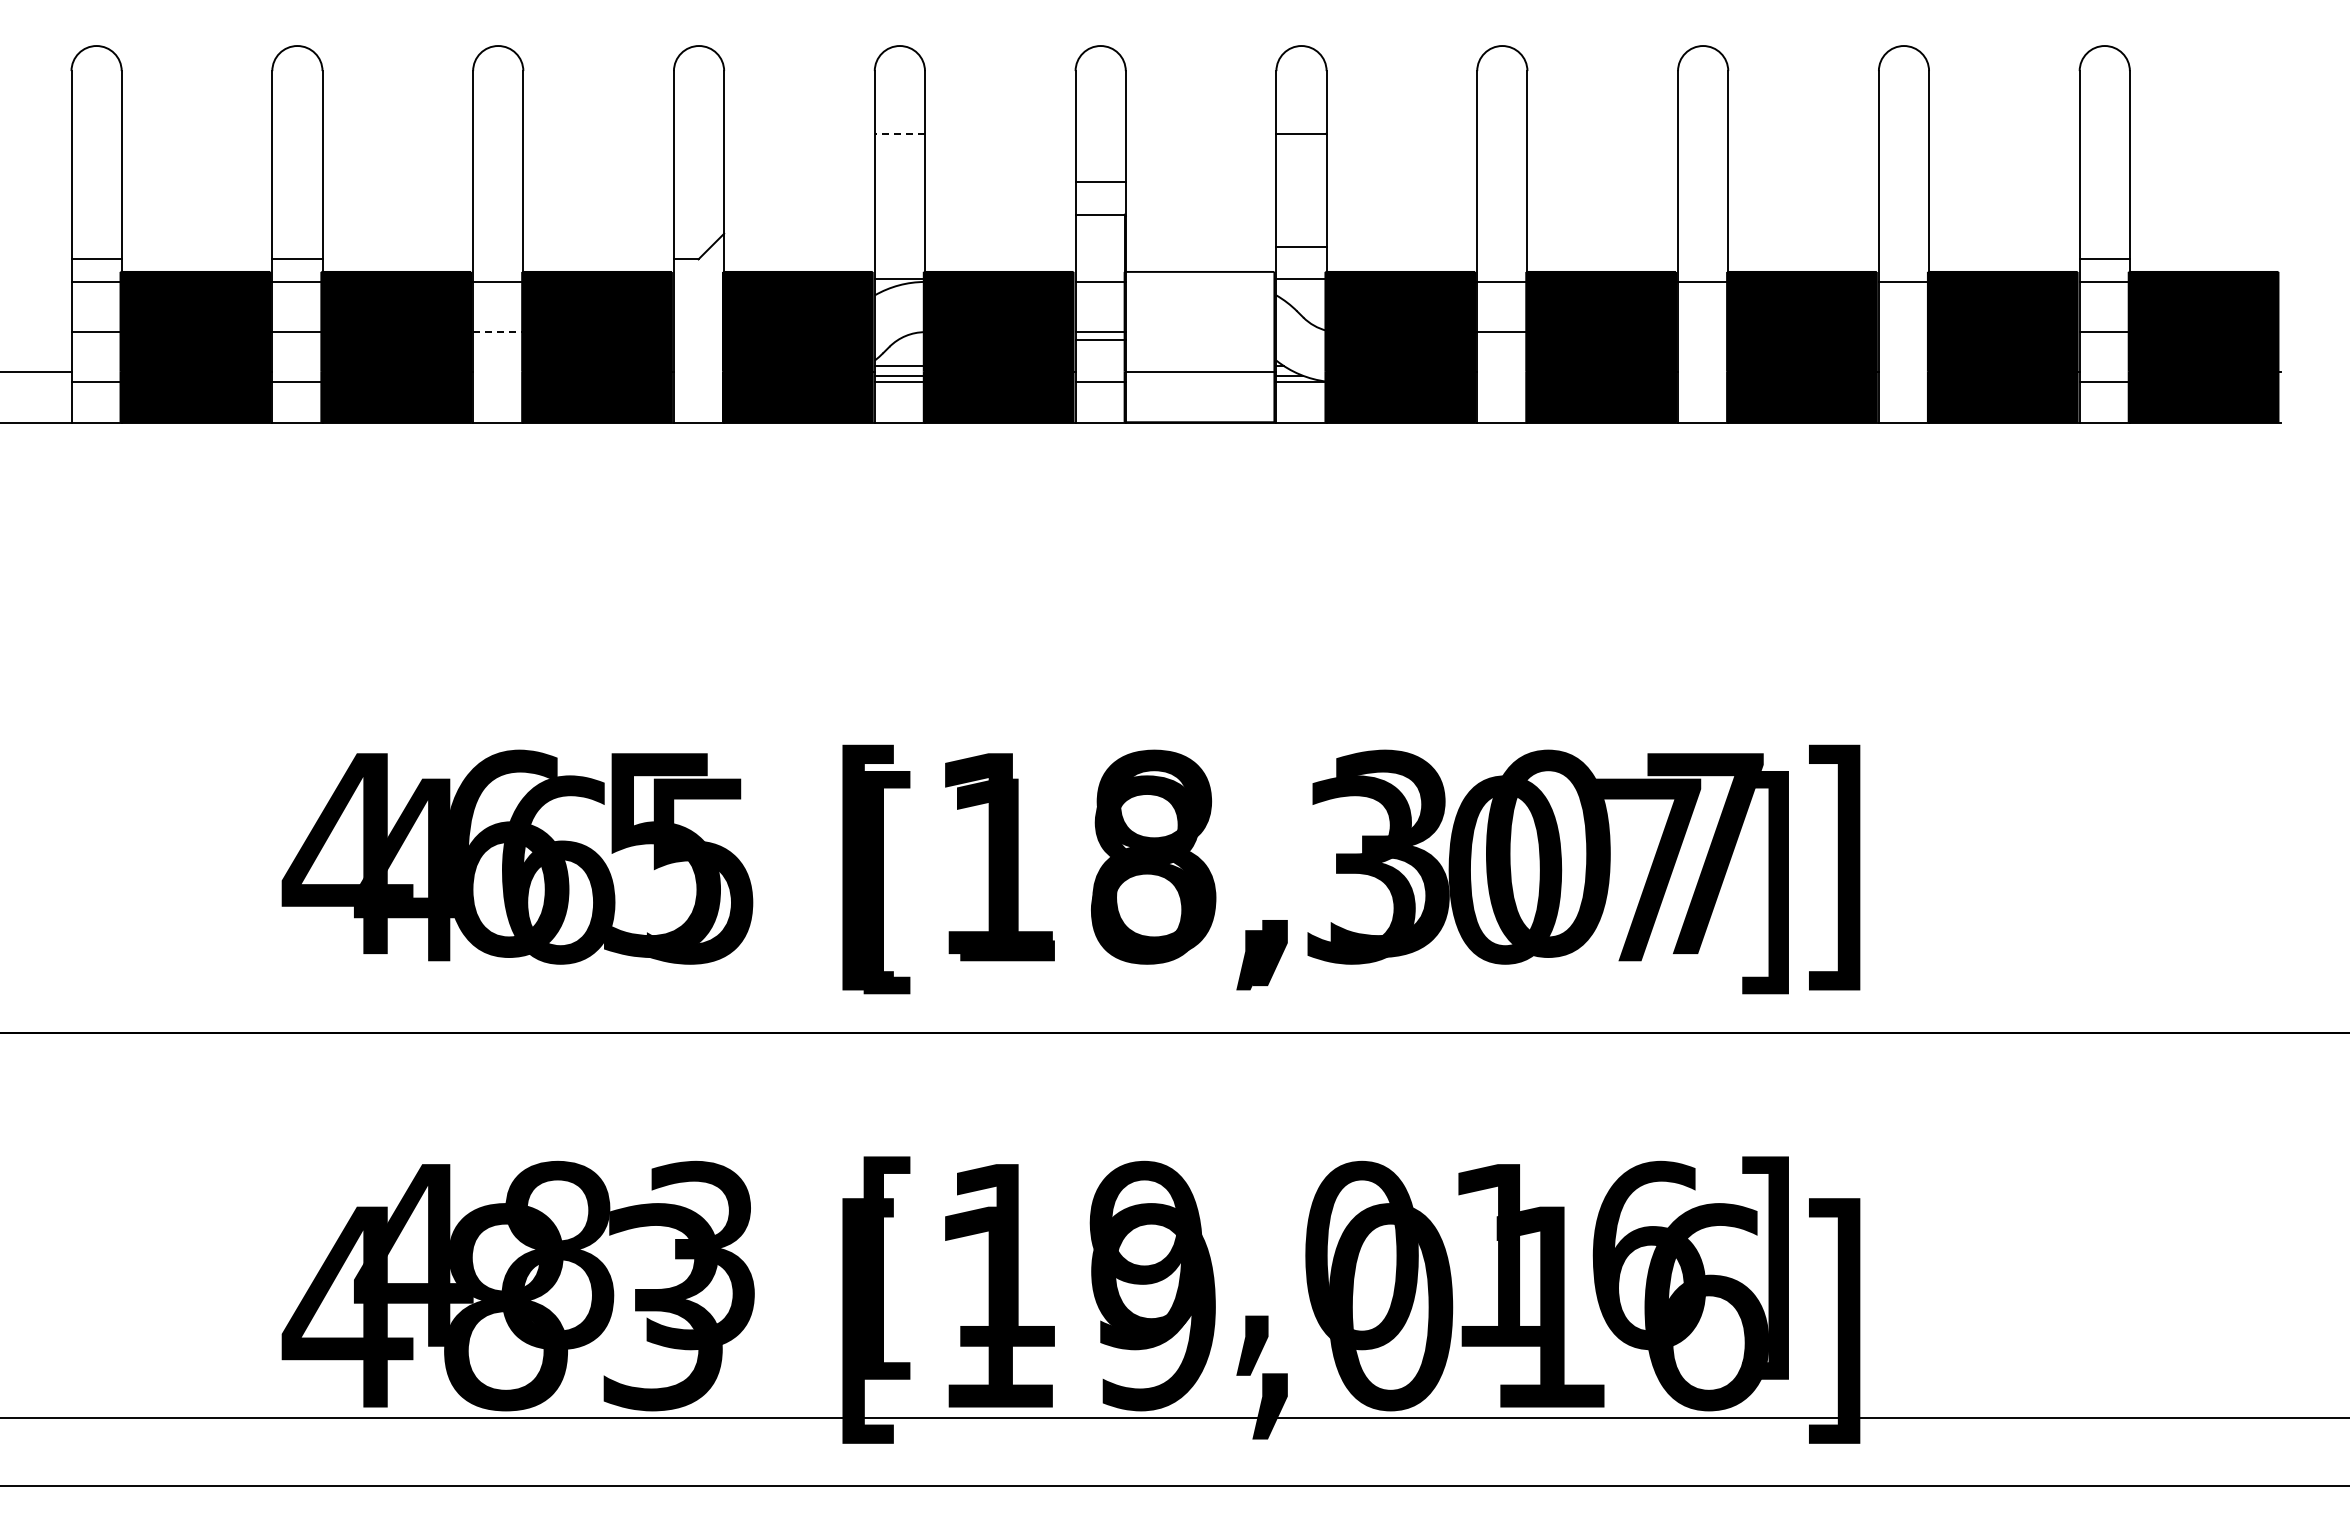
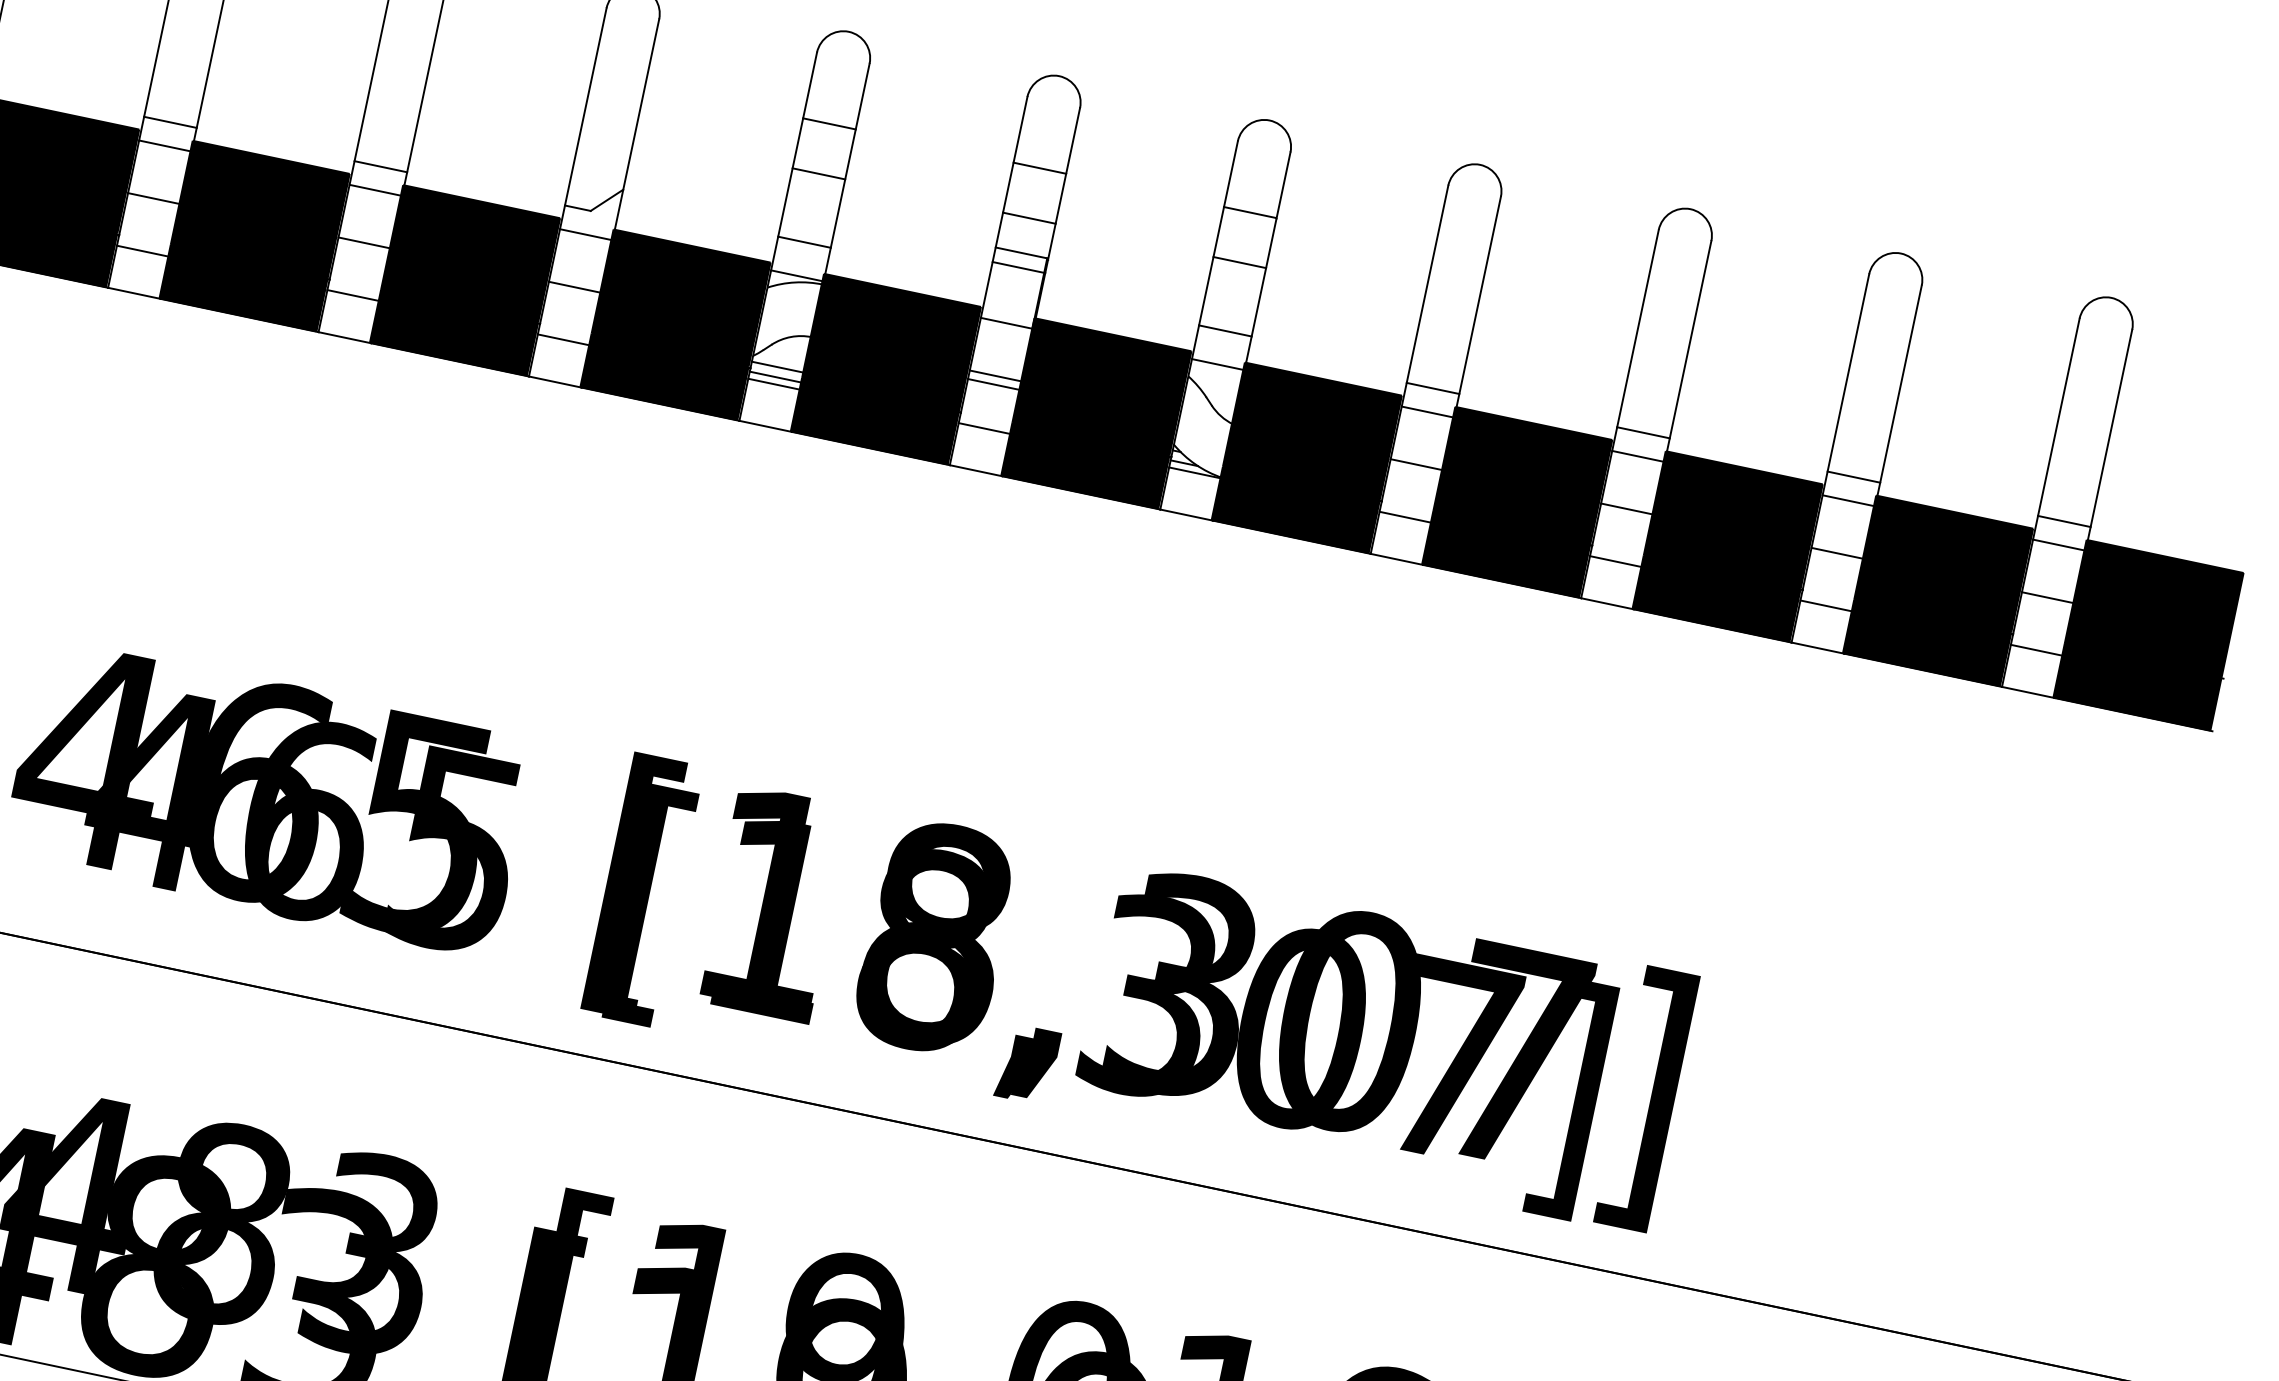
line: (899, 133) -> (829, 123), dashed -> solid
line: (1100, 133) -> (1039, 167), added
line: (899, 181) -> (818, 173), added
line: (1301, 181) -> (1239, 262), added
line: (1100, 228) -> (1018, 267), added
line: (899, 246) -> (804, 241), added
line: (498, 259) -> (381, 166), added
line: (1502, 259) -> (1433, 388), added
line: (1703, 259) -> (1643, 433), added
line: (1903, 259) -> (1853, 477), added
line: (698, 281) -> (585, 234), added
line: (498, 332) -> (364, 243), dashed -> solid
line: (698, 332) -> (574, 287), added
line: (1703, 332) -> (1627, 509), added
line: (1903, 332) -> (1837, 553), added
fill: (1199, 346) -> (1096, 412), added
line: (498, 382) -> (353, 295), added
line: (698, 382) -> (563, 339), added
line: (1502, 382) -> (1406, 517), added
line: (1703, 382) -> (1616, 561), added
line: (1903, 382) -> (1826, 606), added

